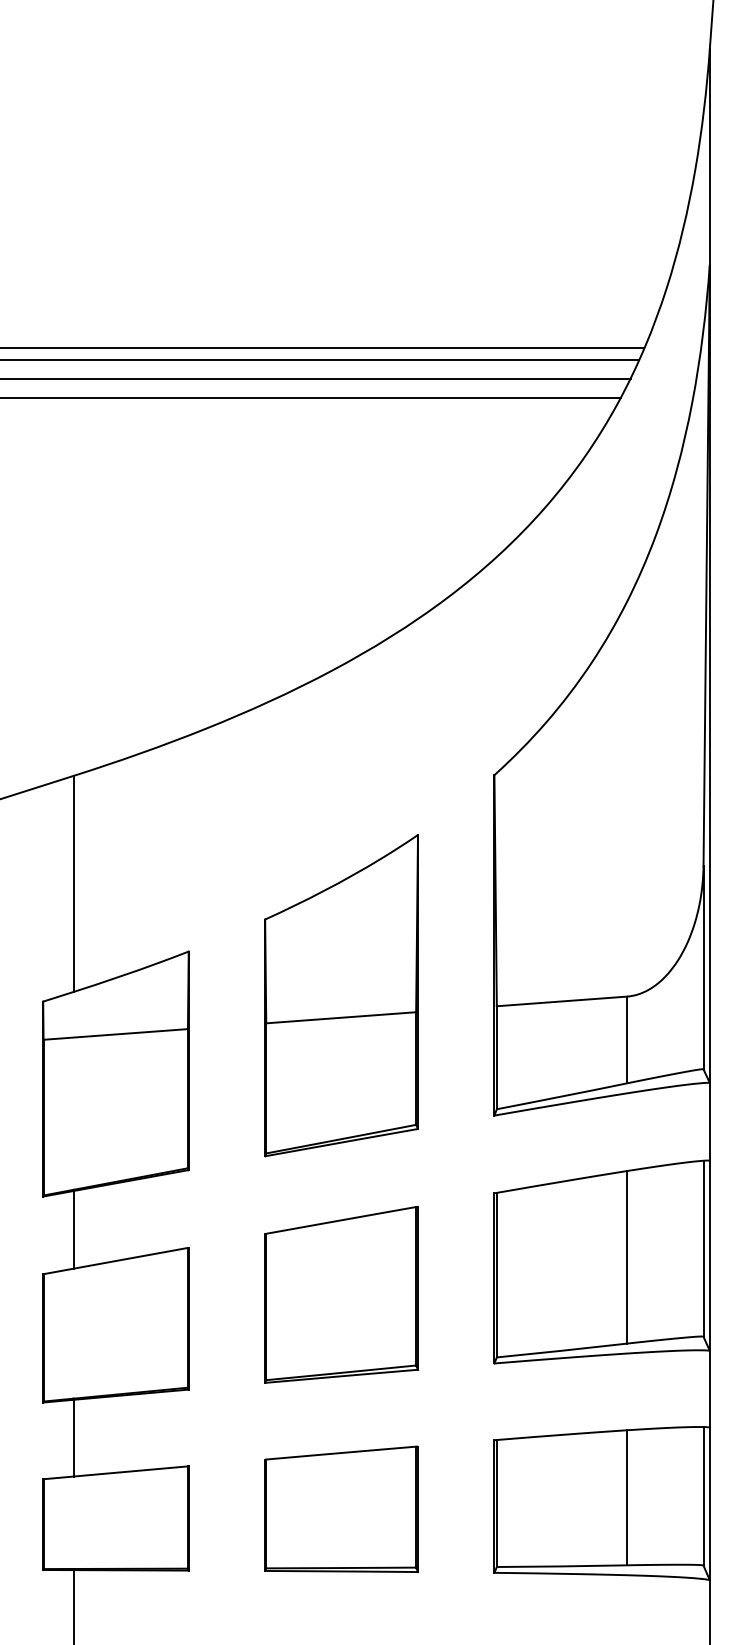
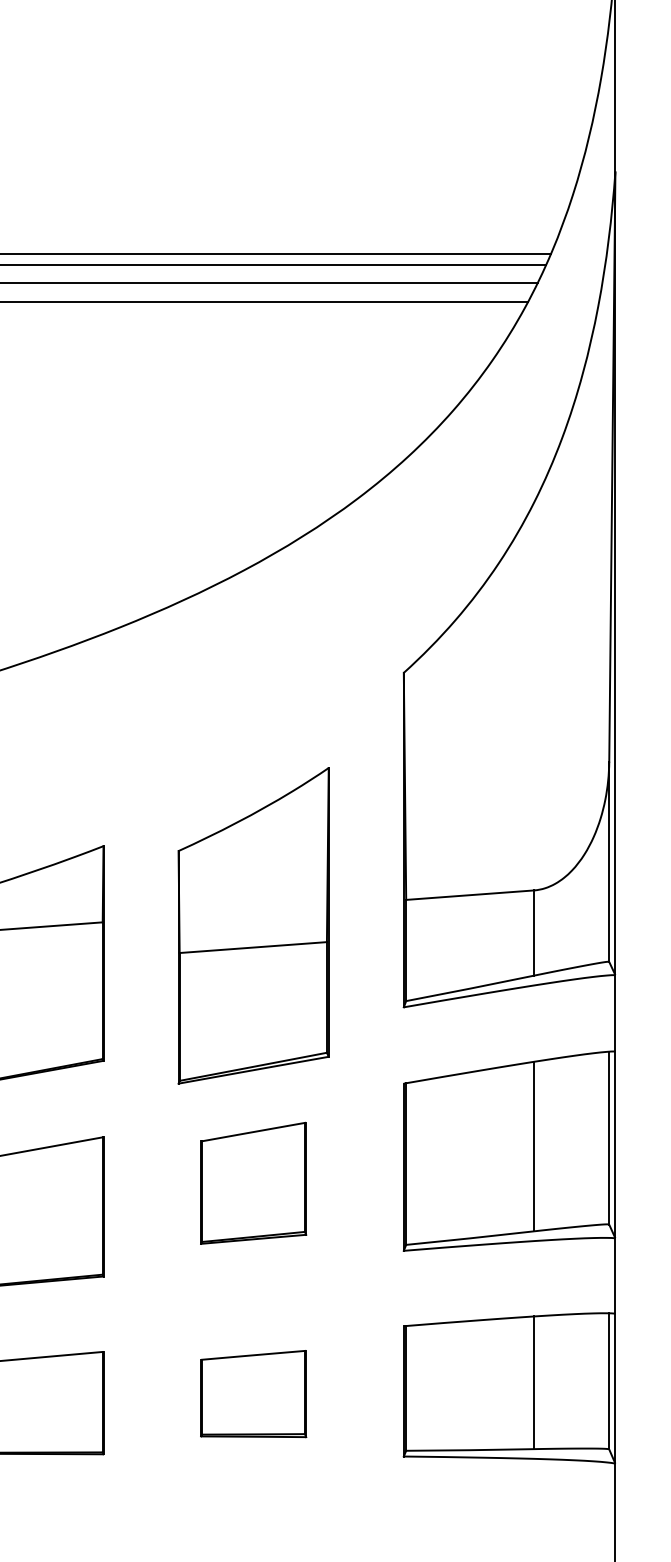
part: (341, 995) -> (253, 925), moved
part: (341, 1294) -> (253, 1183), size x0.7
part: (341, 1508) -> (253, 1393), size x0.7

